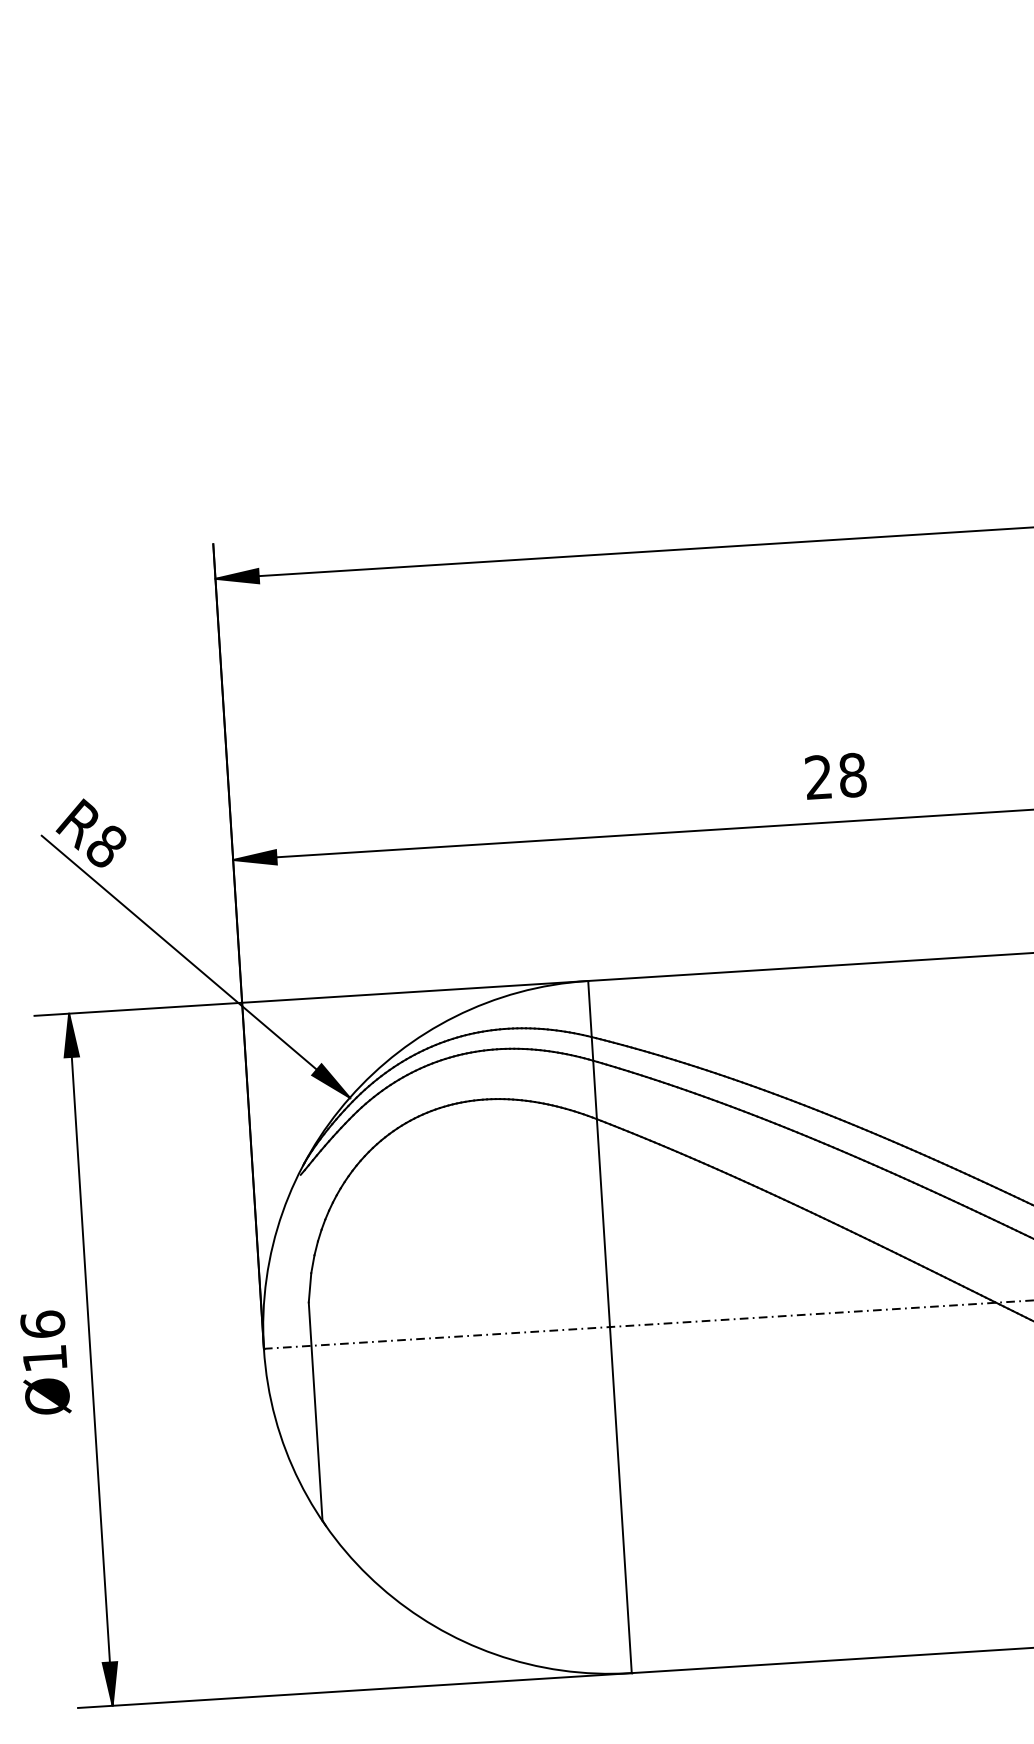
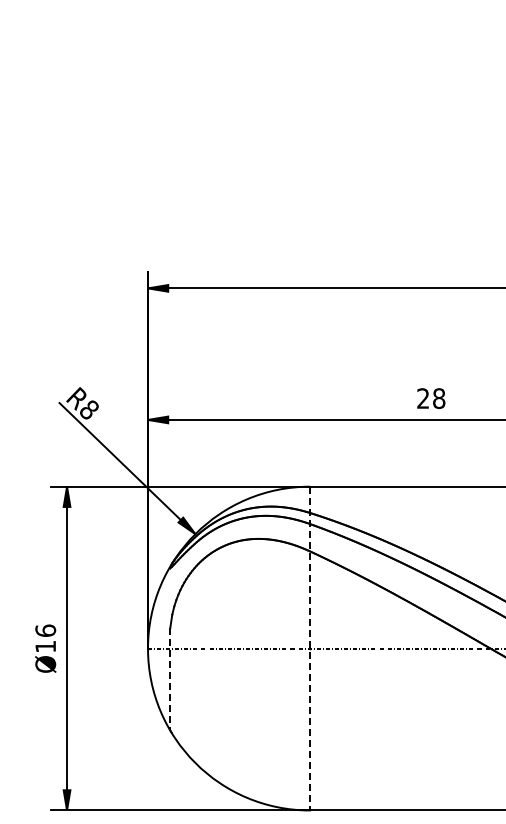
line: (609, 1326) -> (309, 648), solid -> dashed
line: (316, 1411) -> (170, 679), solid -> dashed

